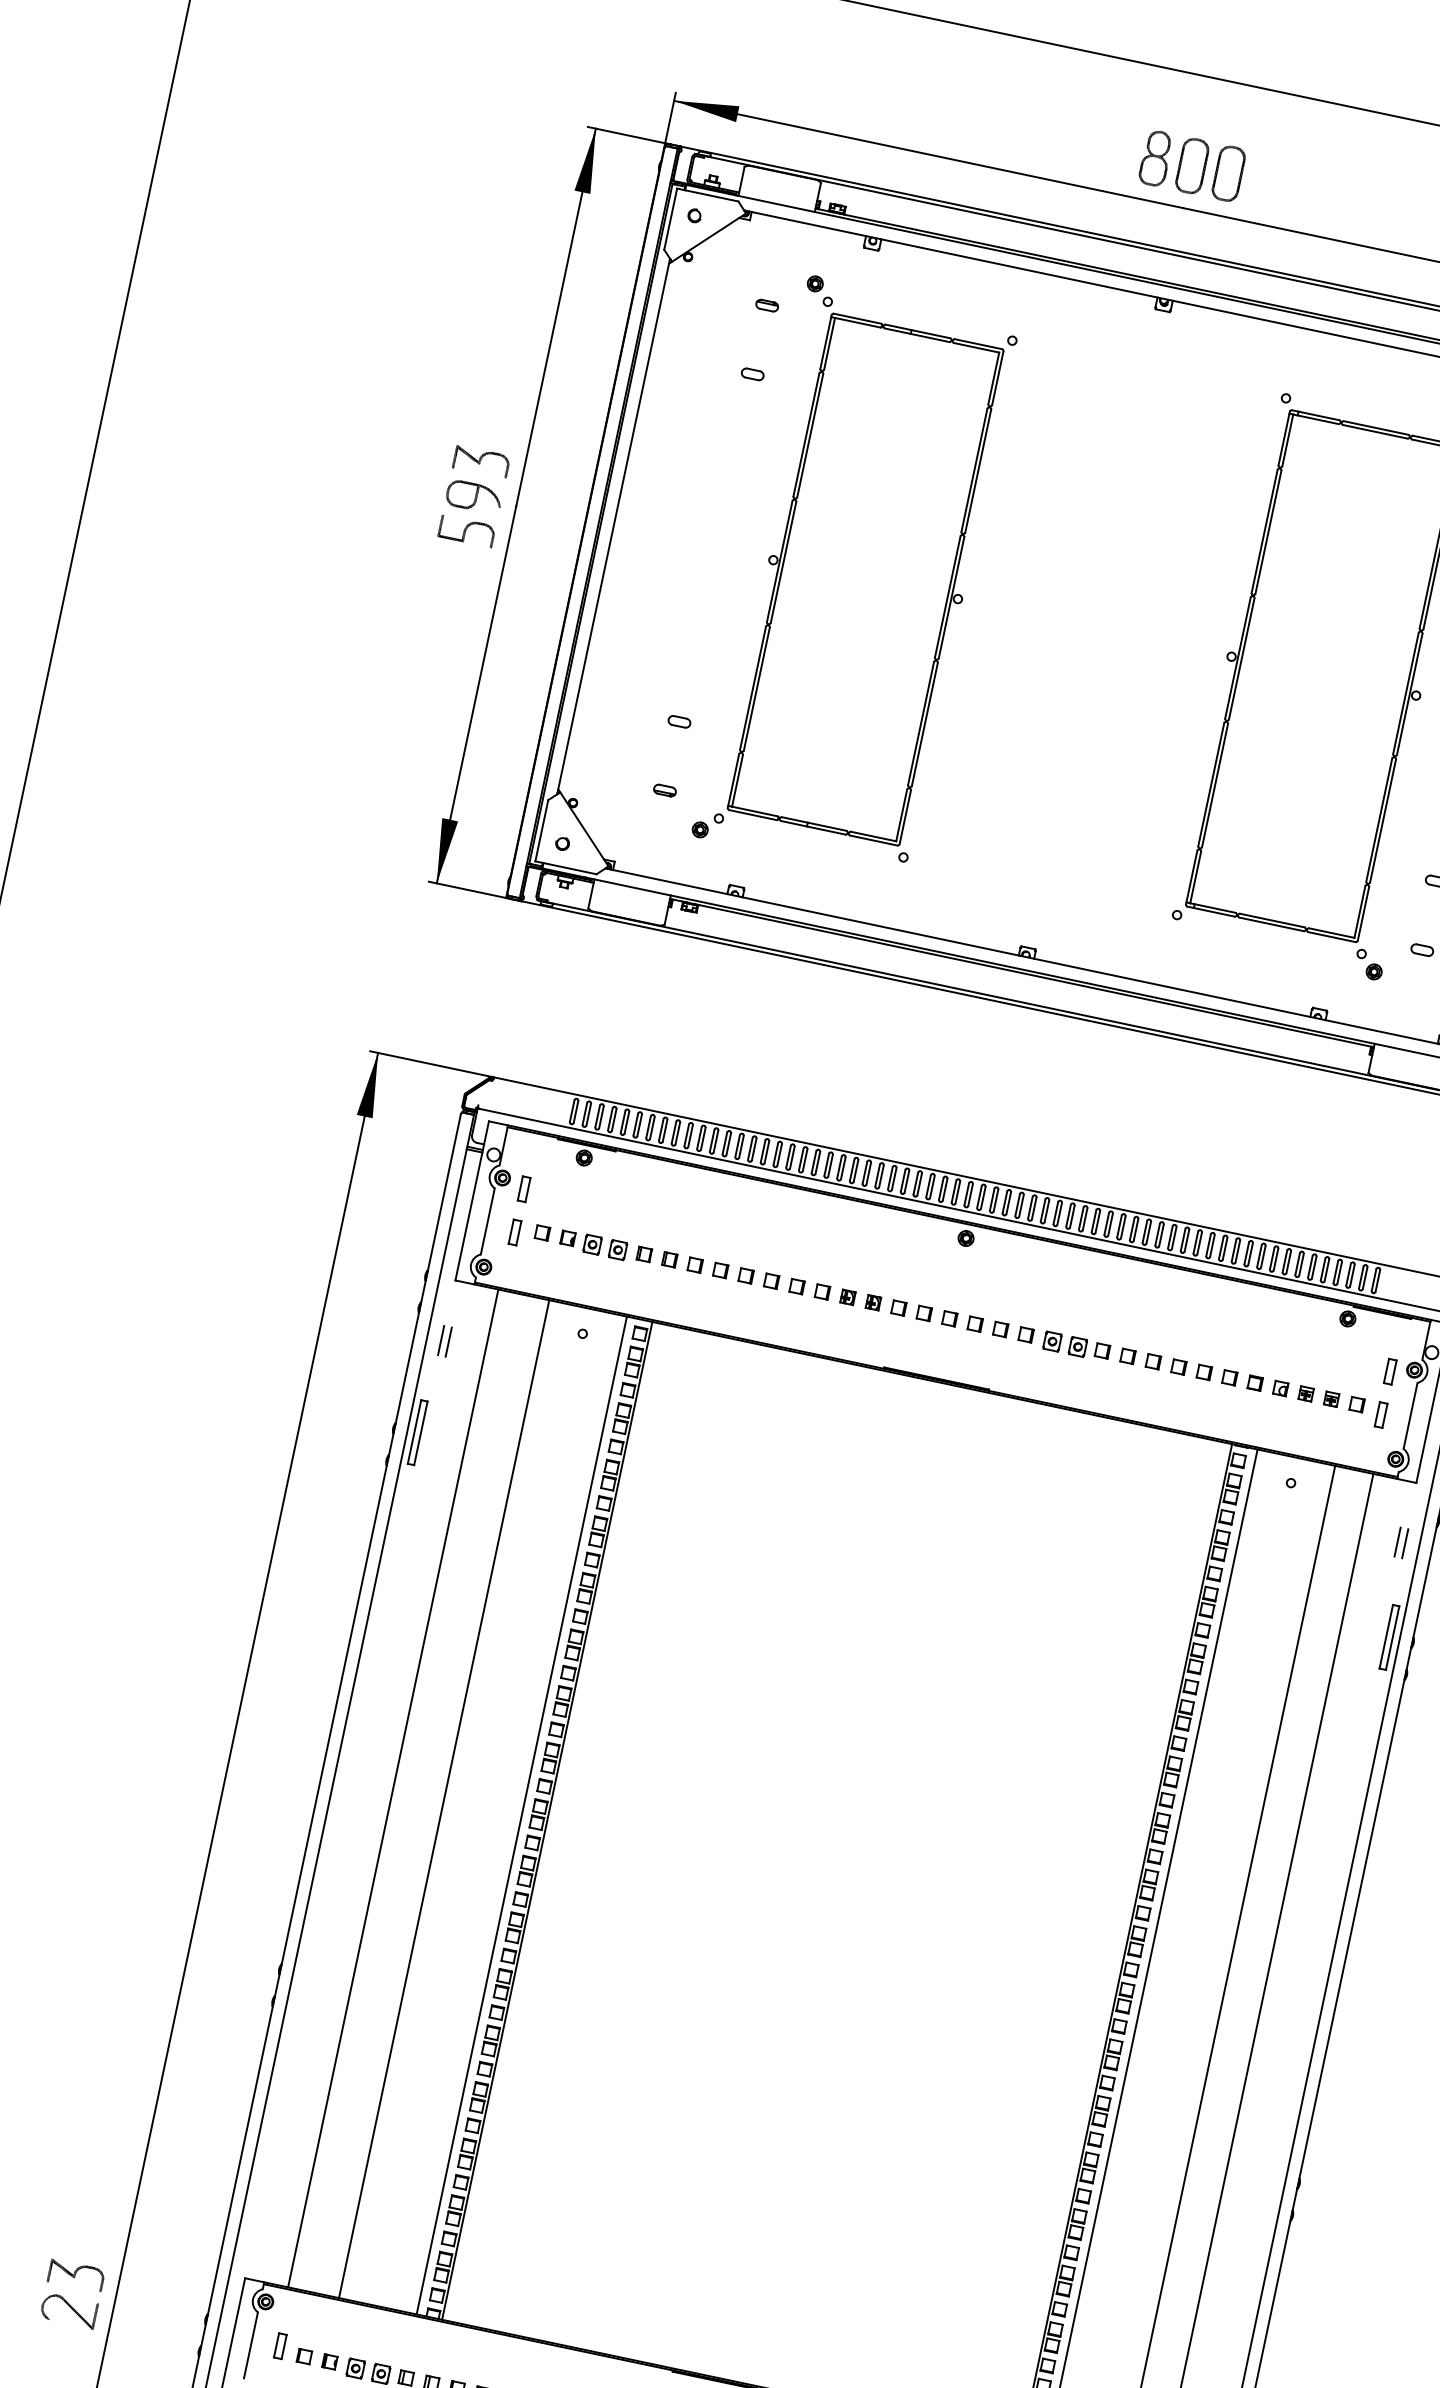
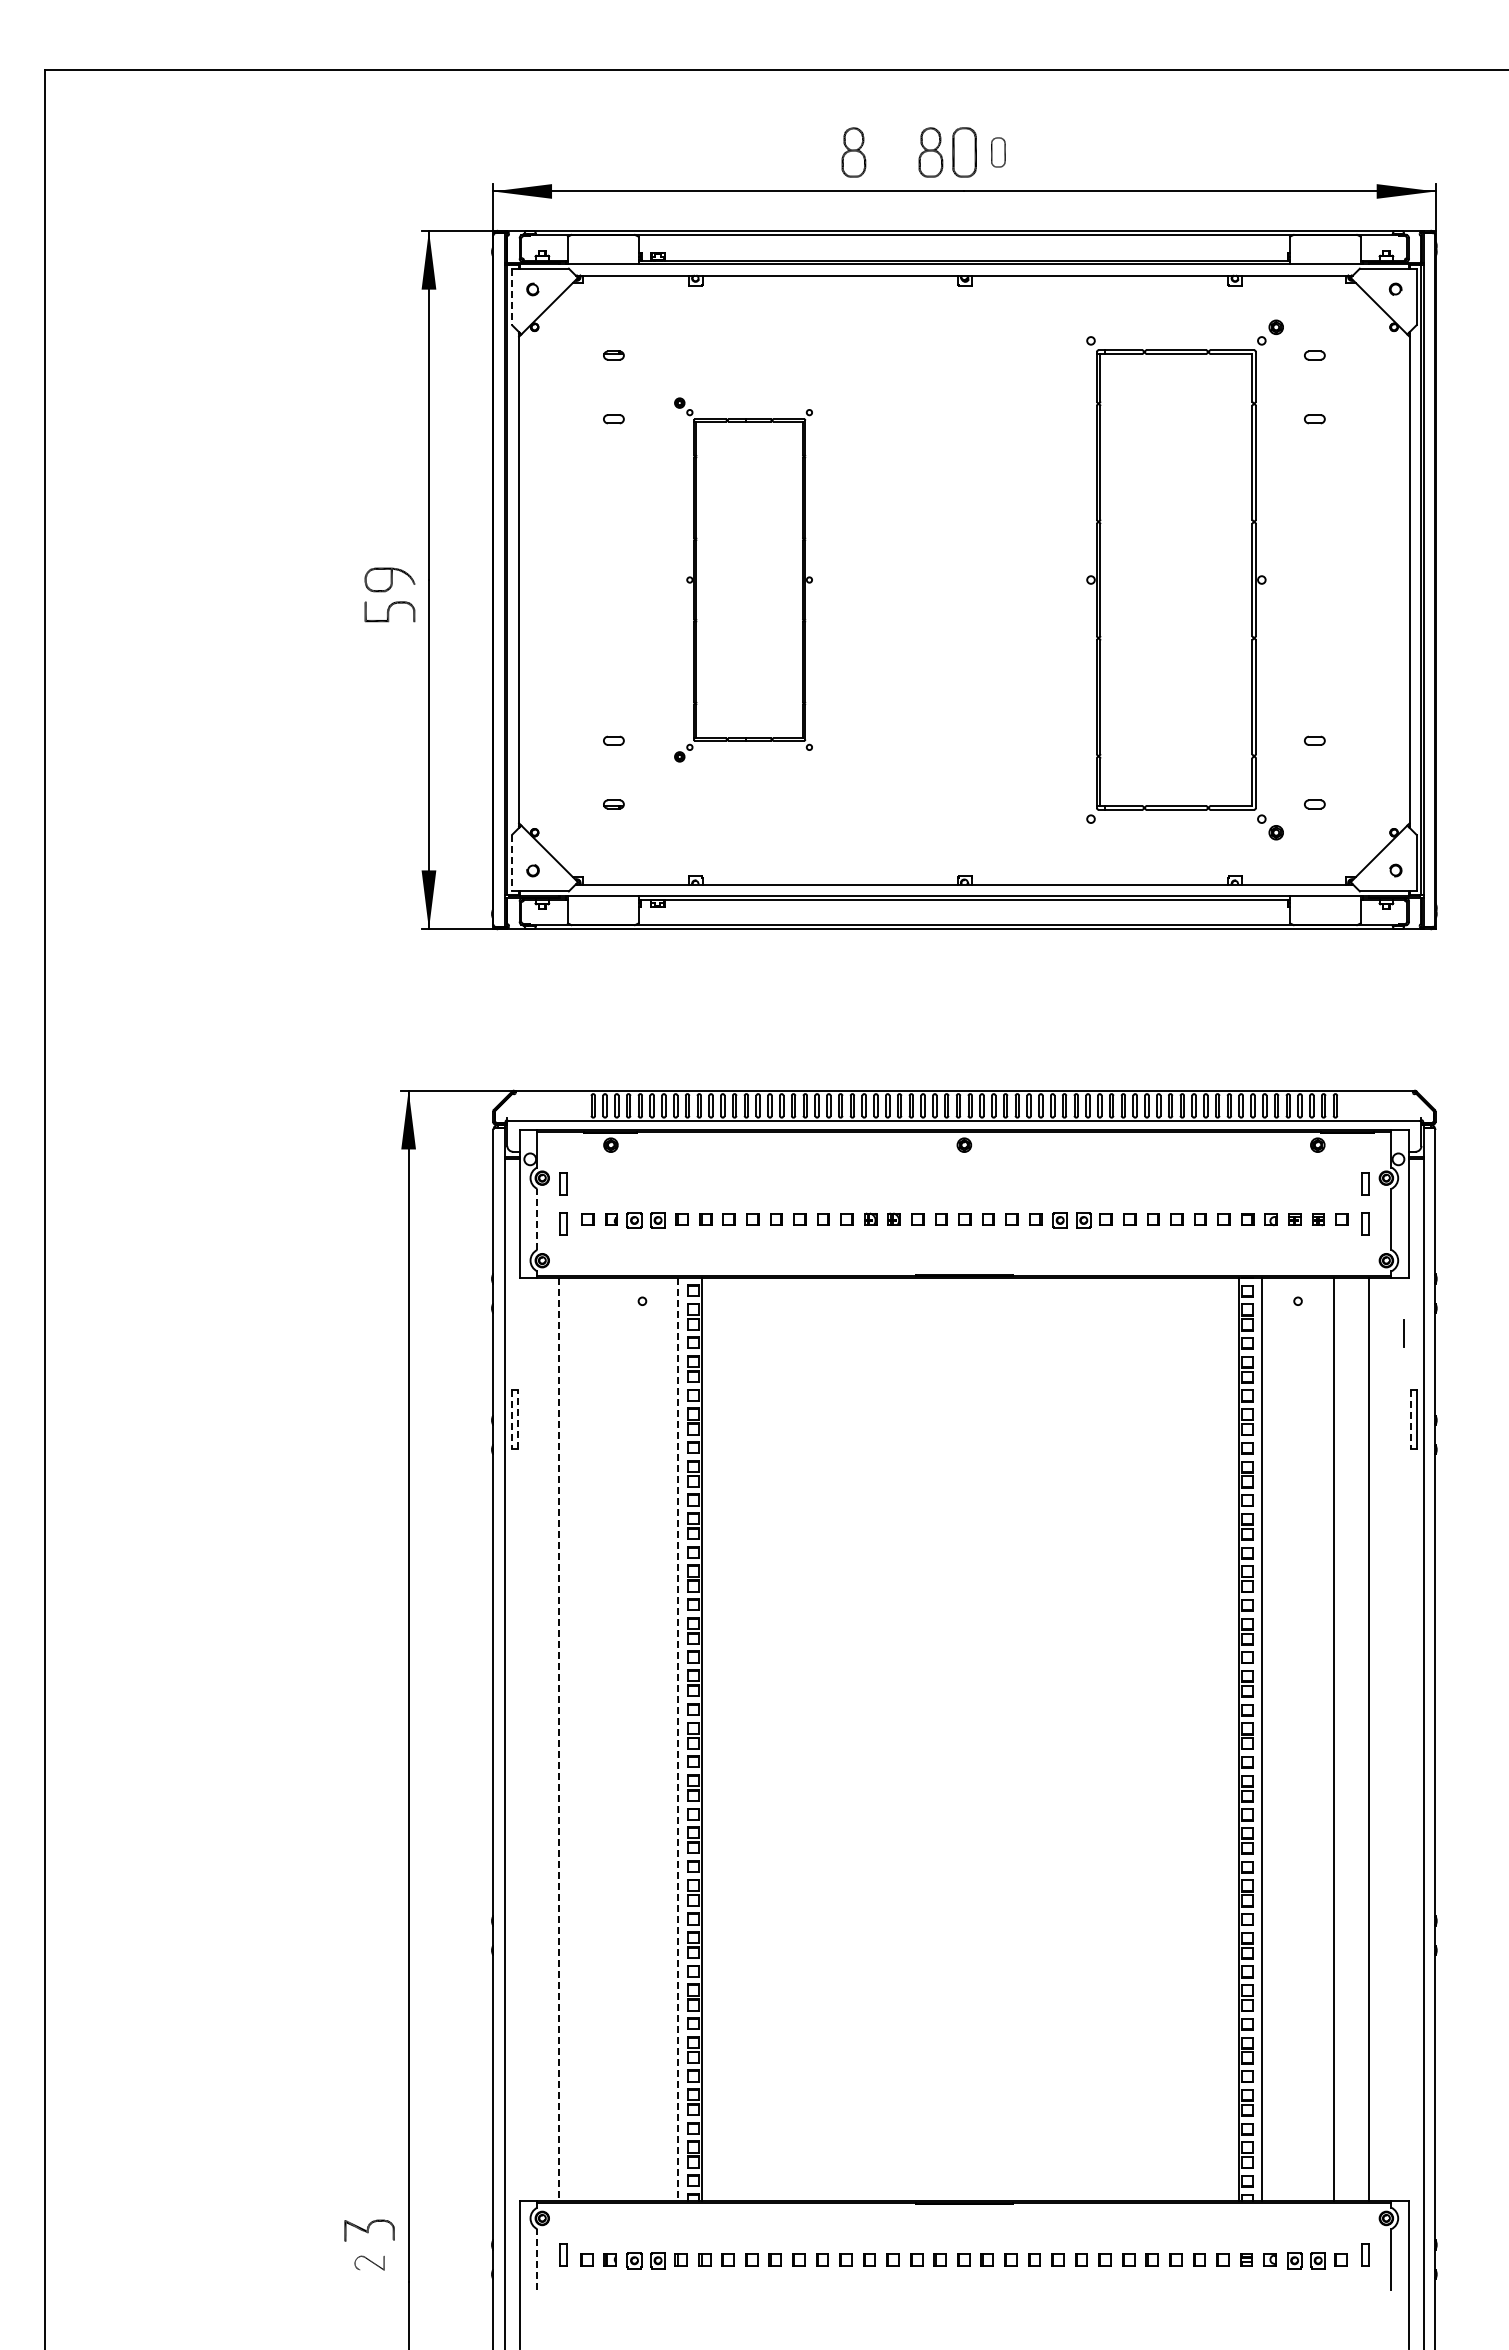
part: (1072, 140) -> (853, 152), added
part: (1228, 173) -> (998, 152), size x0.6
line: (670, 219) -> (512, 297), solid -> dashed
part: (481, 461) -> (389, 547), removed
part: (856, 577) -> (743, 579), size x0.7
line: (542, 831) -> (512, 863), solid -> dashed
line: (487, 1221) -> (537, 1219), solid -> dashed
part: (444, 1341) -> (521, 1333), removed
line: (414, 1432) -> (511, 1420), solid -> dashed
line: (420, 1433) -> (517, 1419), solid -> dashed
line: (1405, 1543) -> (1410, 1333), removed
line: (1386, 1637) -> (1411, 1420), solid -> dashed
line: (393, 1788) -> (559, 1739), solid -> dashed
line: (444, 1799) -> (606, 1739), removed
line: (521, 1815) -> (678, 1739), solid -> dashed
part: (69, 2310) -> (369, 2262), size x0.6
line: (251, 2345) -> (537, 2259), solid -> dashed

